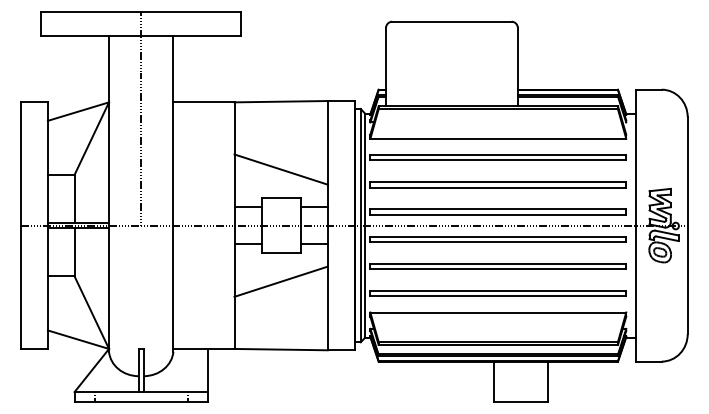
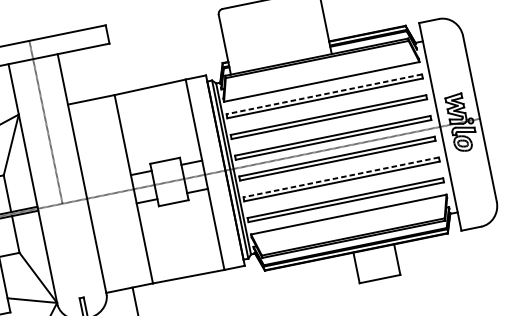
line: (498, 155) -> (324, 94), solid -> dashed
line: (280, 169) -> (160, 139), removed
line: (498, 263) -> (341, 177), solid -> dashed
line: (280, 281) -> (177, 224), removed

